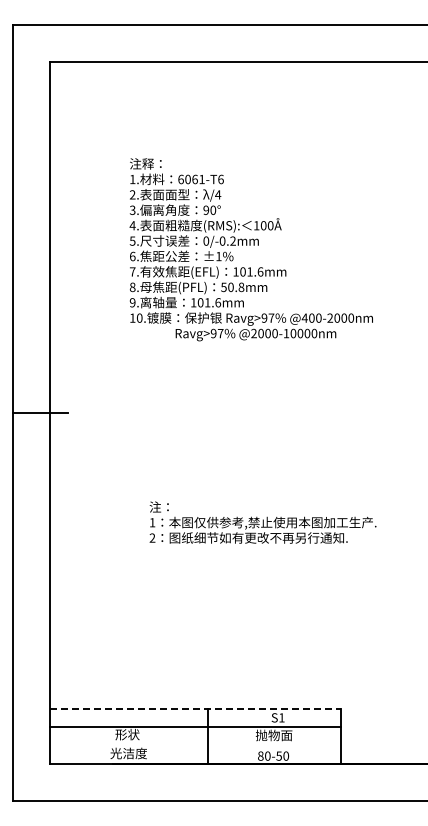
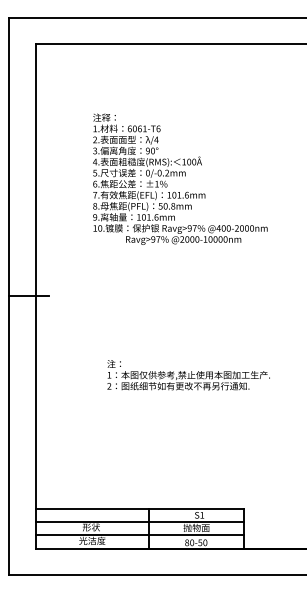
line: (195, 708) -> (140, 508), dashed -> solid
line: (194, 745) -> (139, 535), added

